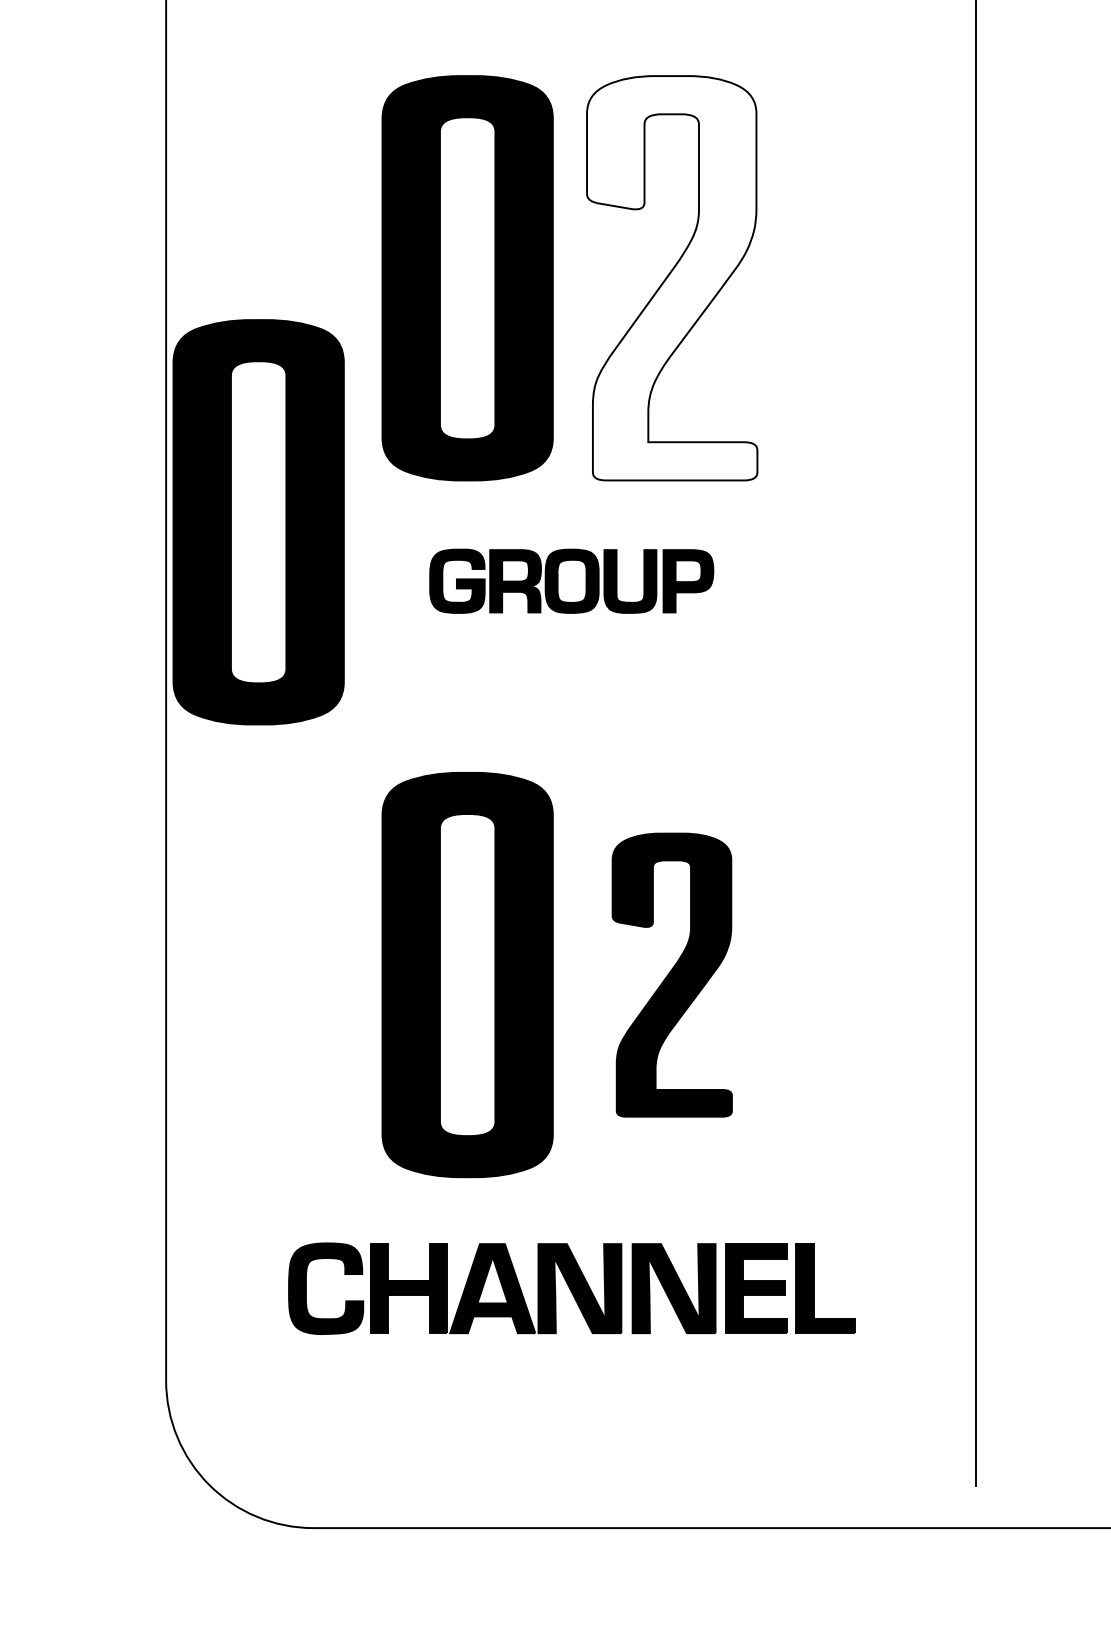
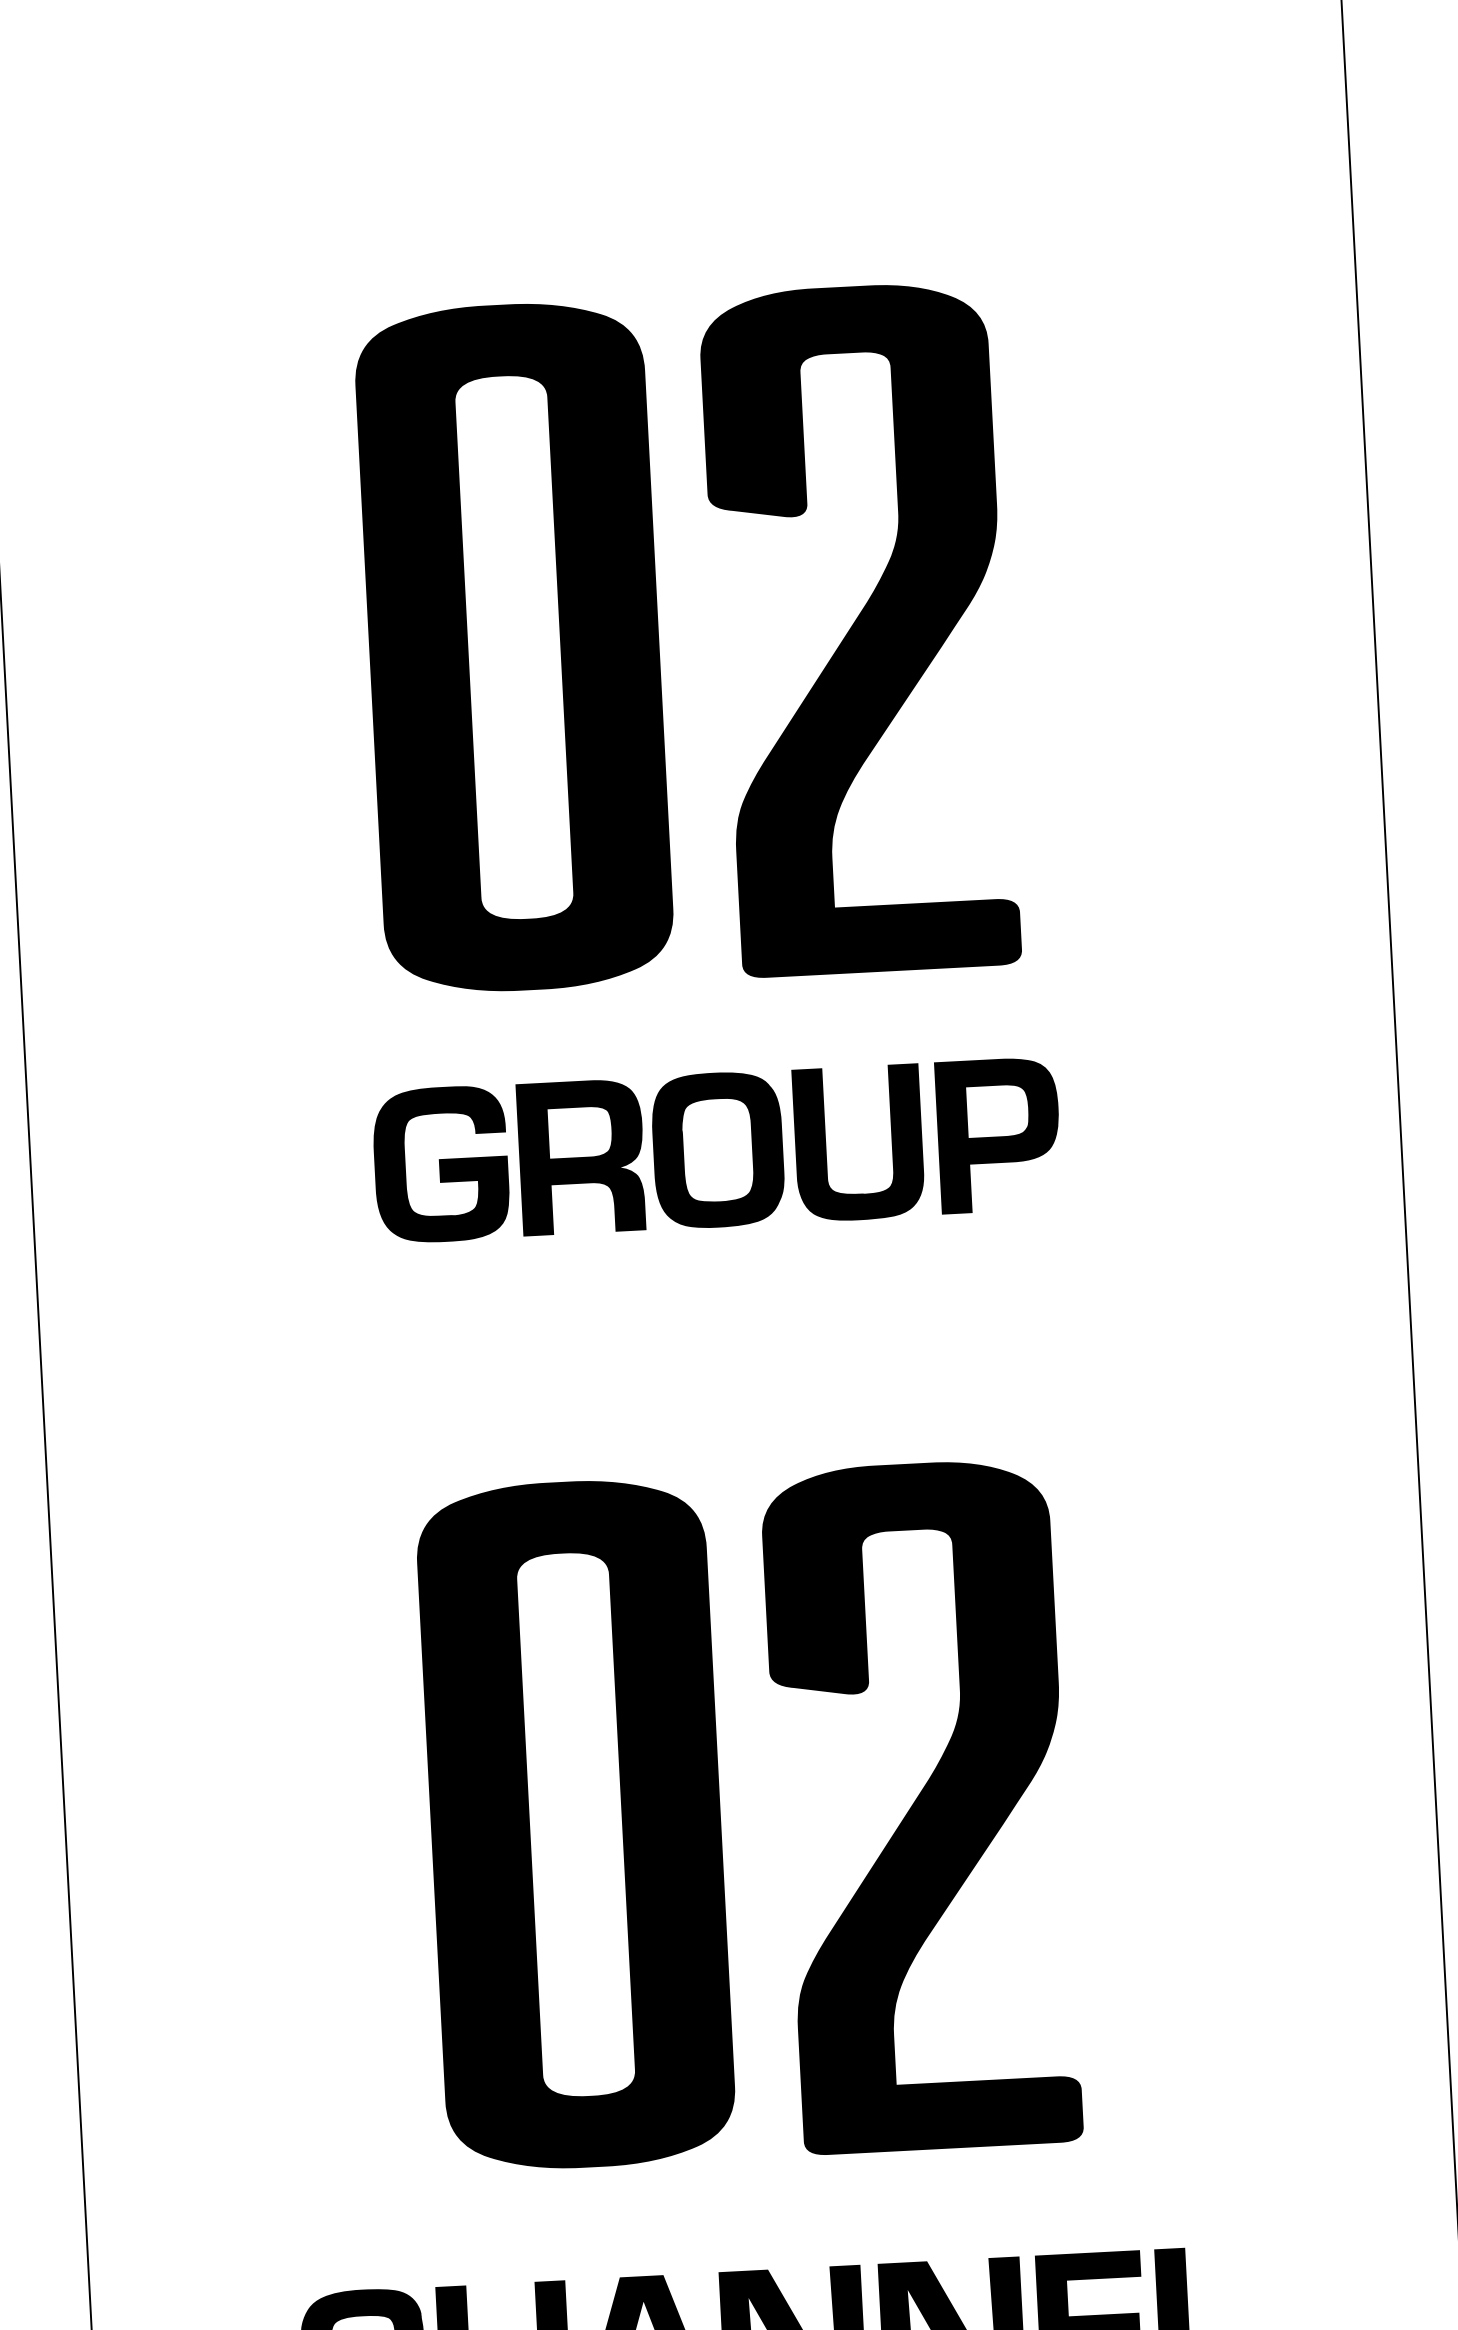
fill: (672, 278) -> (860, 629), added
part: (258, 522) -> (182, 1078), removed
part: (571, 581) -> (716, 1150), size x1.43
part: (672, 975) -> (922, 1807), size x1.43

